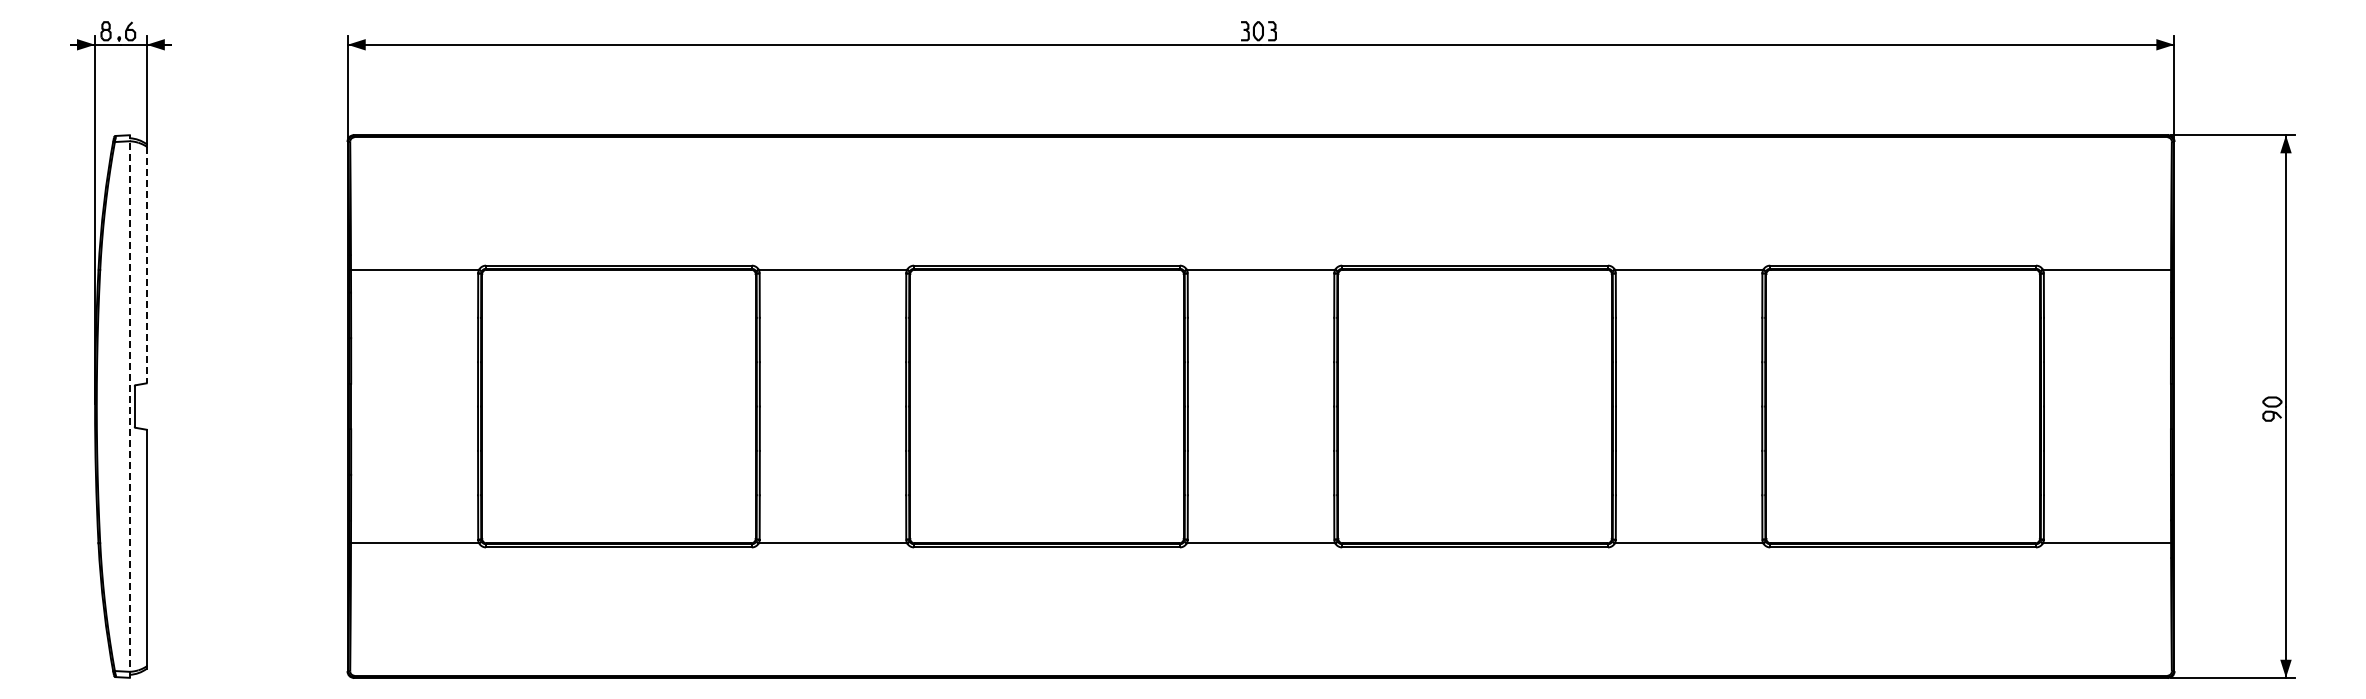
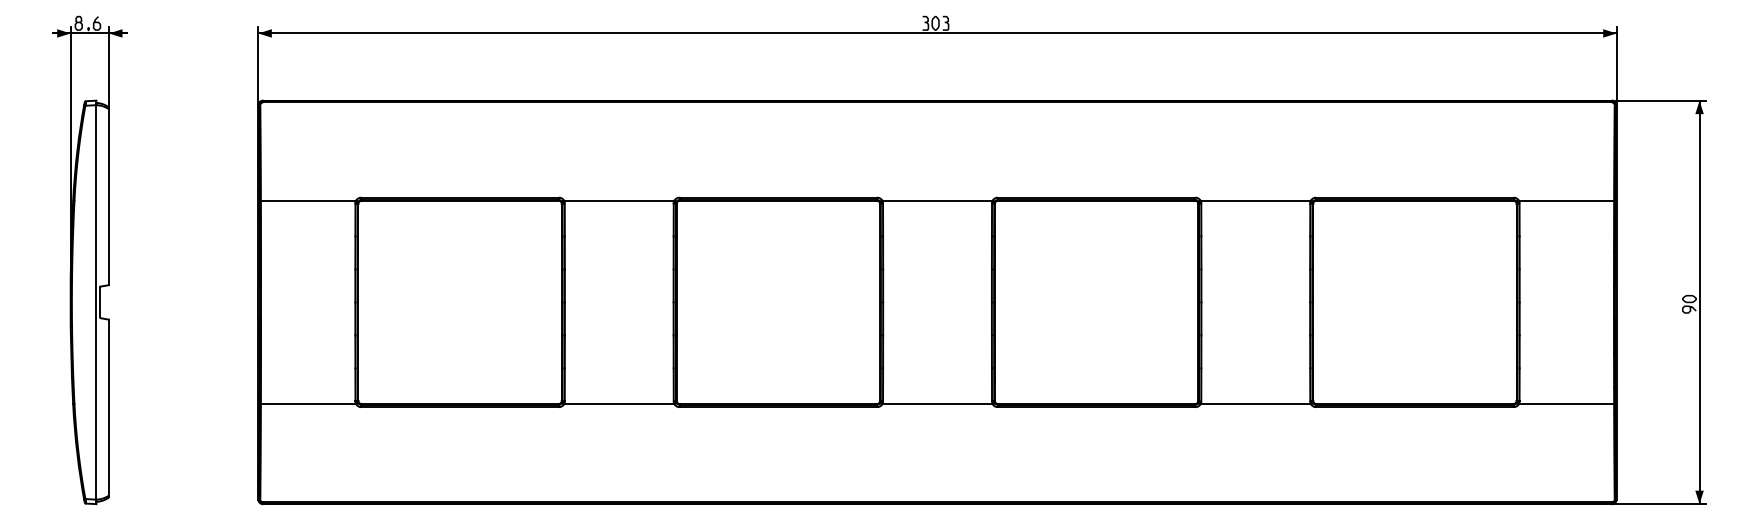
line: (146, 265) -> (108, 197), dashed -> solid
line: (129, 406) -> (96, 302), dashed -> solid

